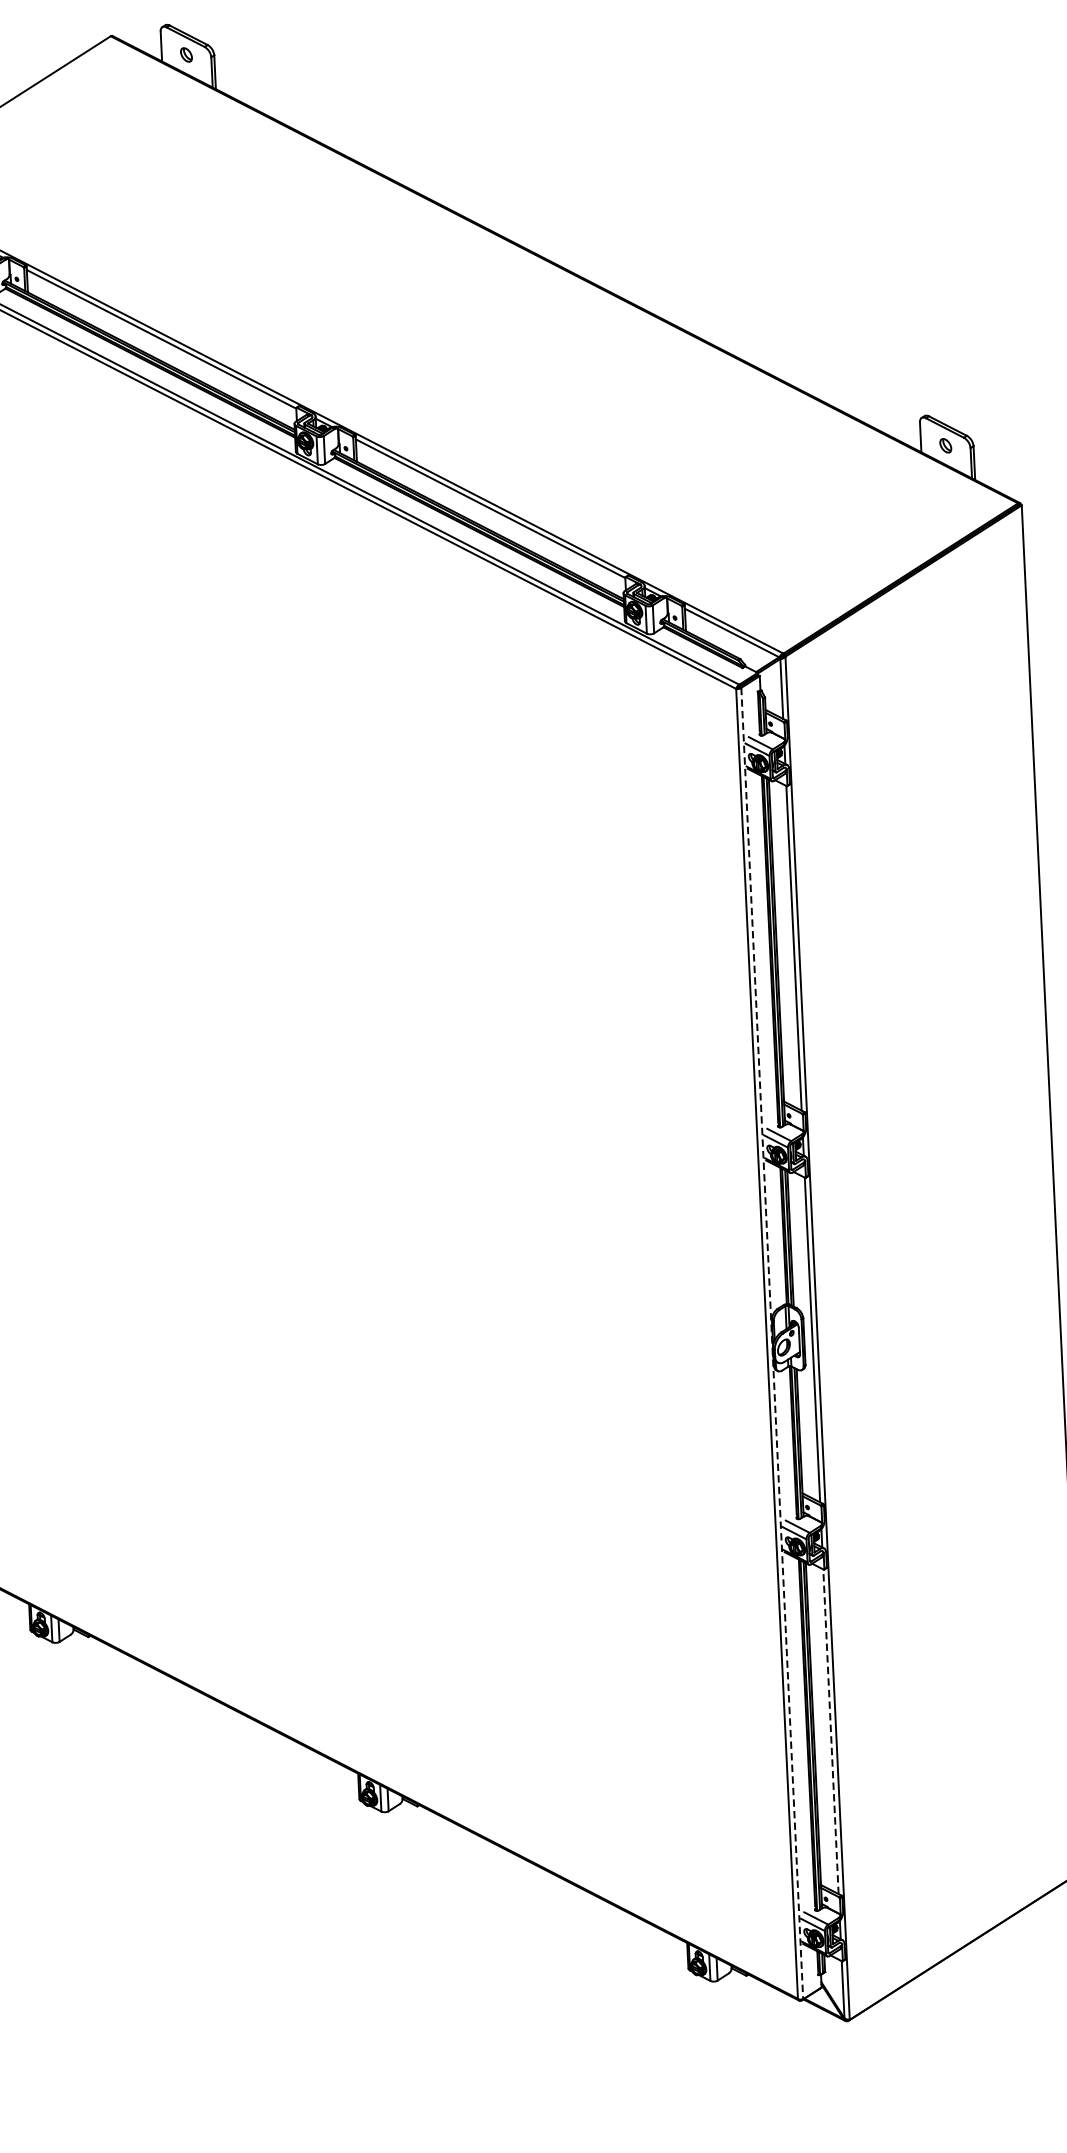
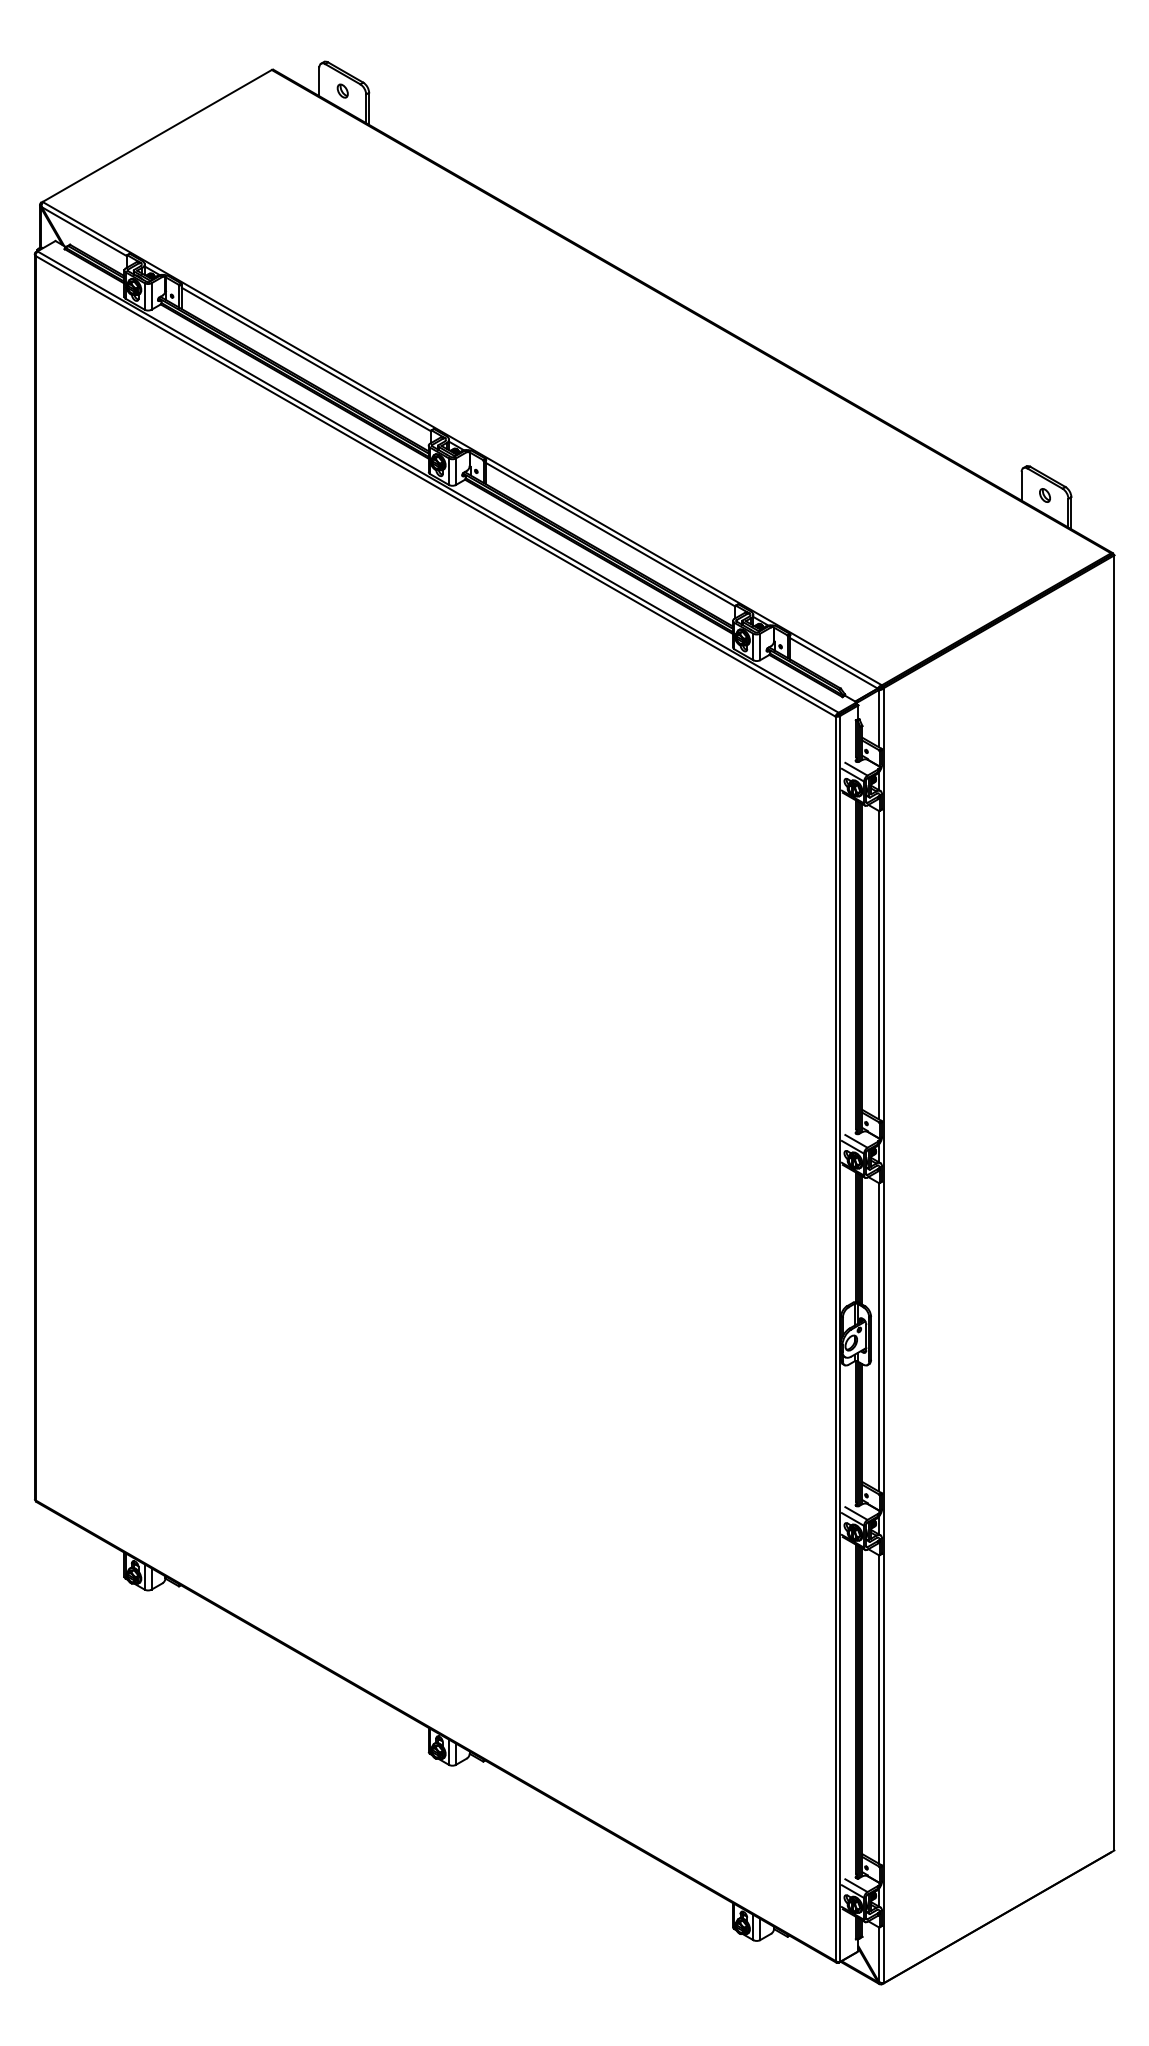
line: (772, 1343) -> (840, 1338), dashed -> solid
line: (830, 1730) -> (878, 1708), dashed -> solid

